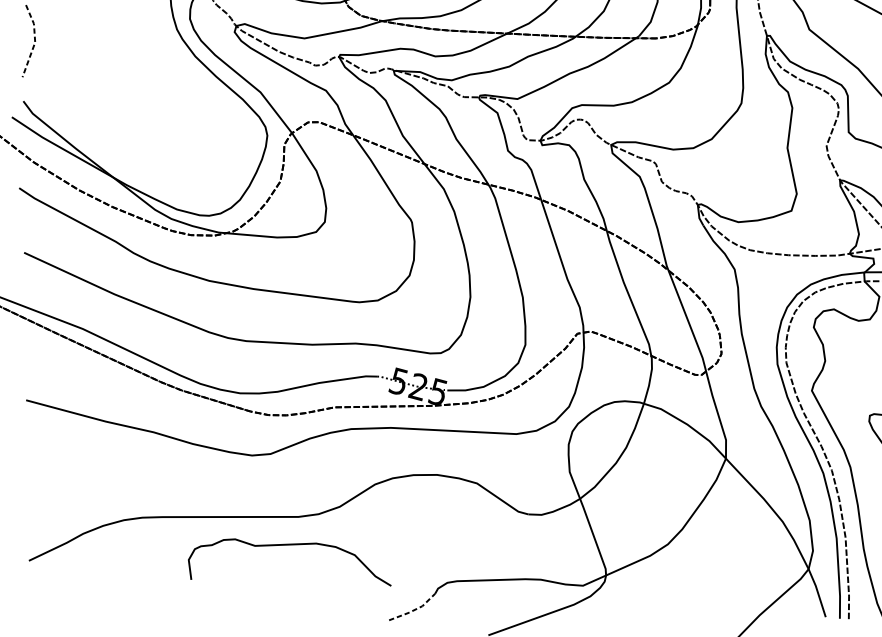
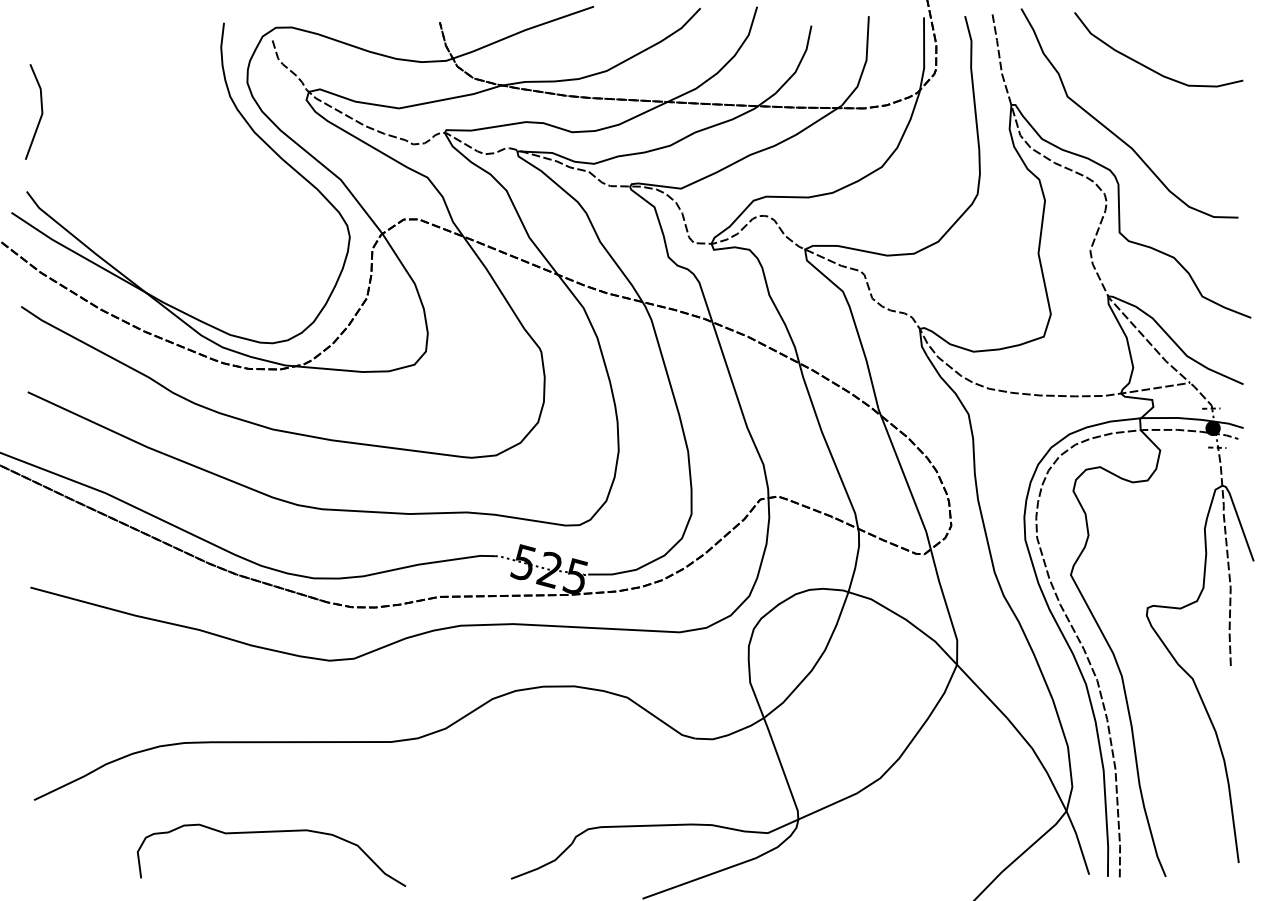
line: (35, 41) -> (42, 112), dashed -> solid
curve: (289, 545) -> (271, 832), moved
line: (414, 610) -> (544, 865), dashed -> solid

